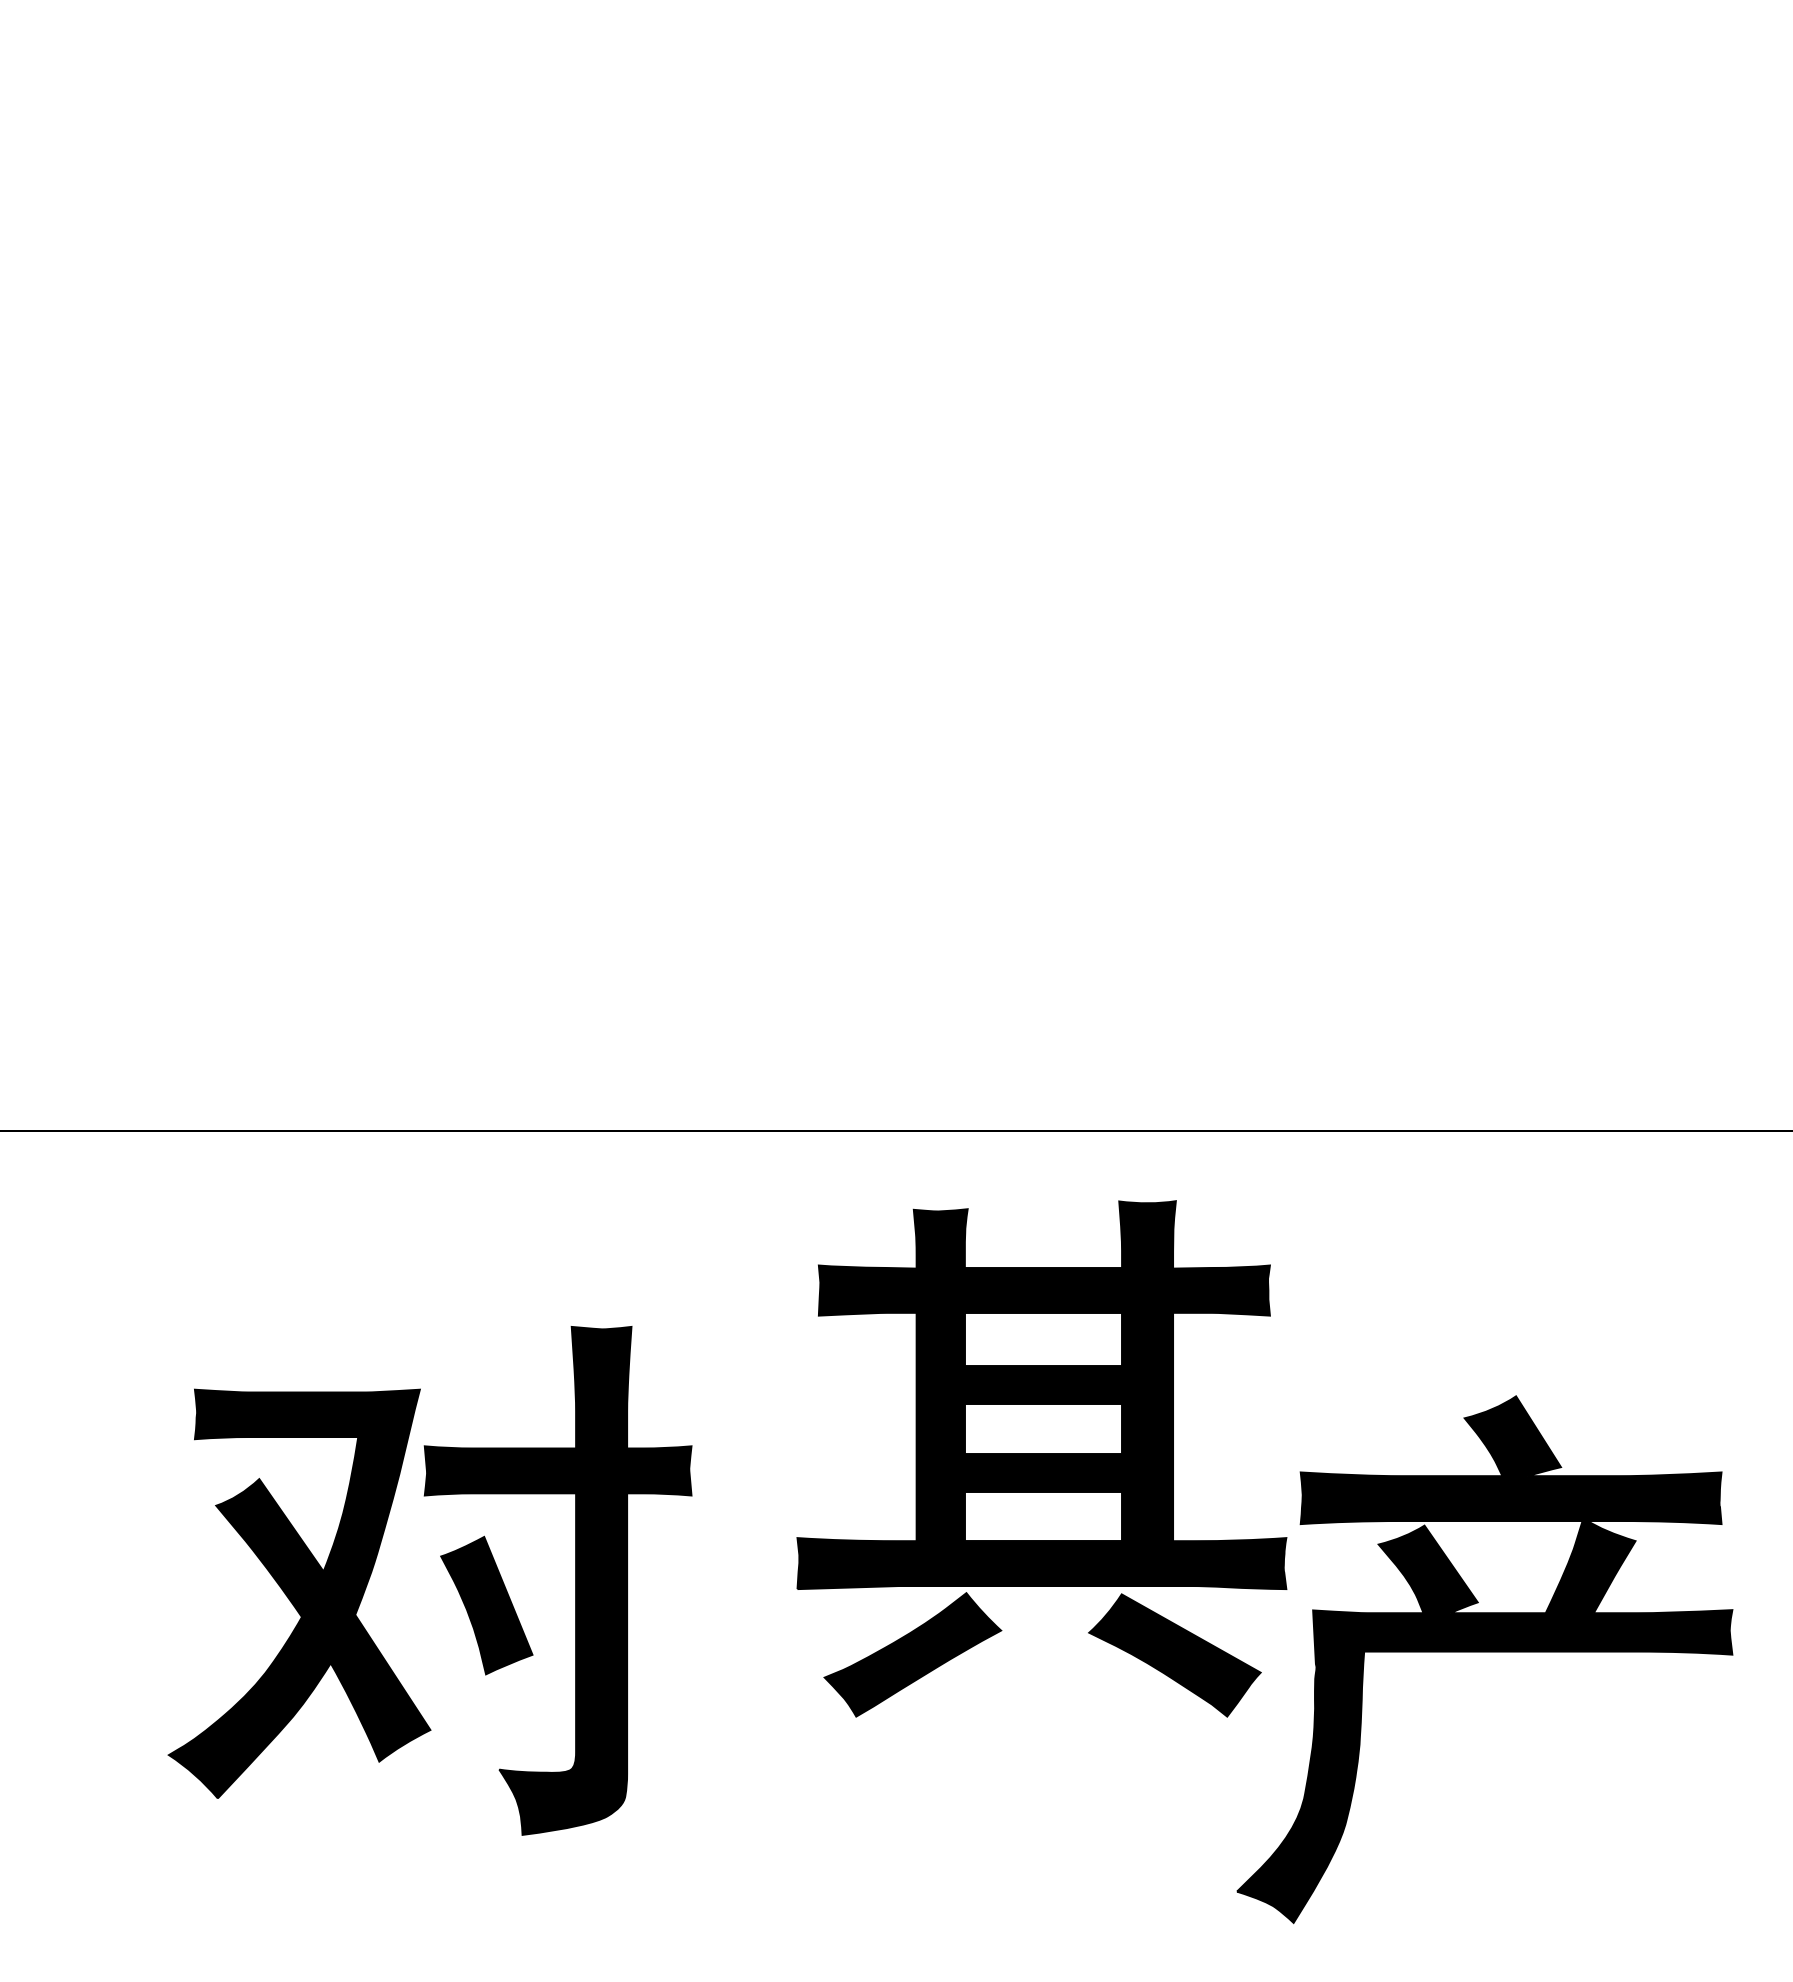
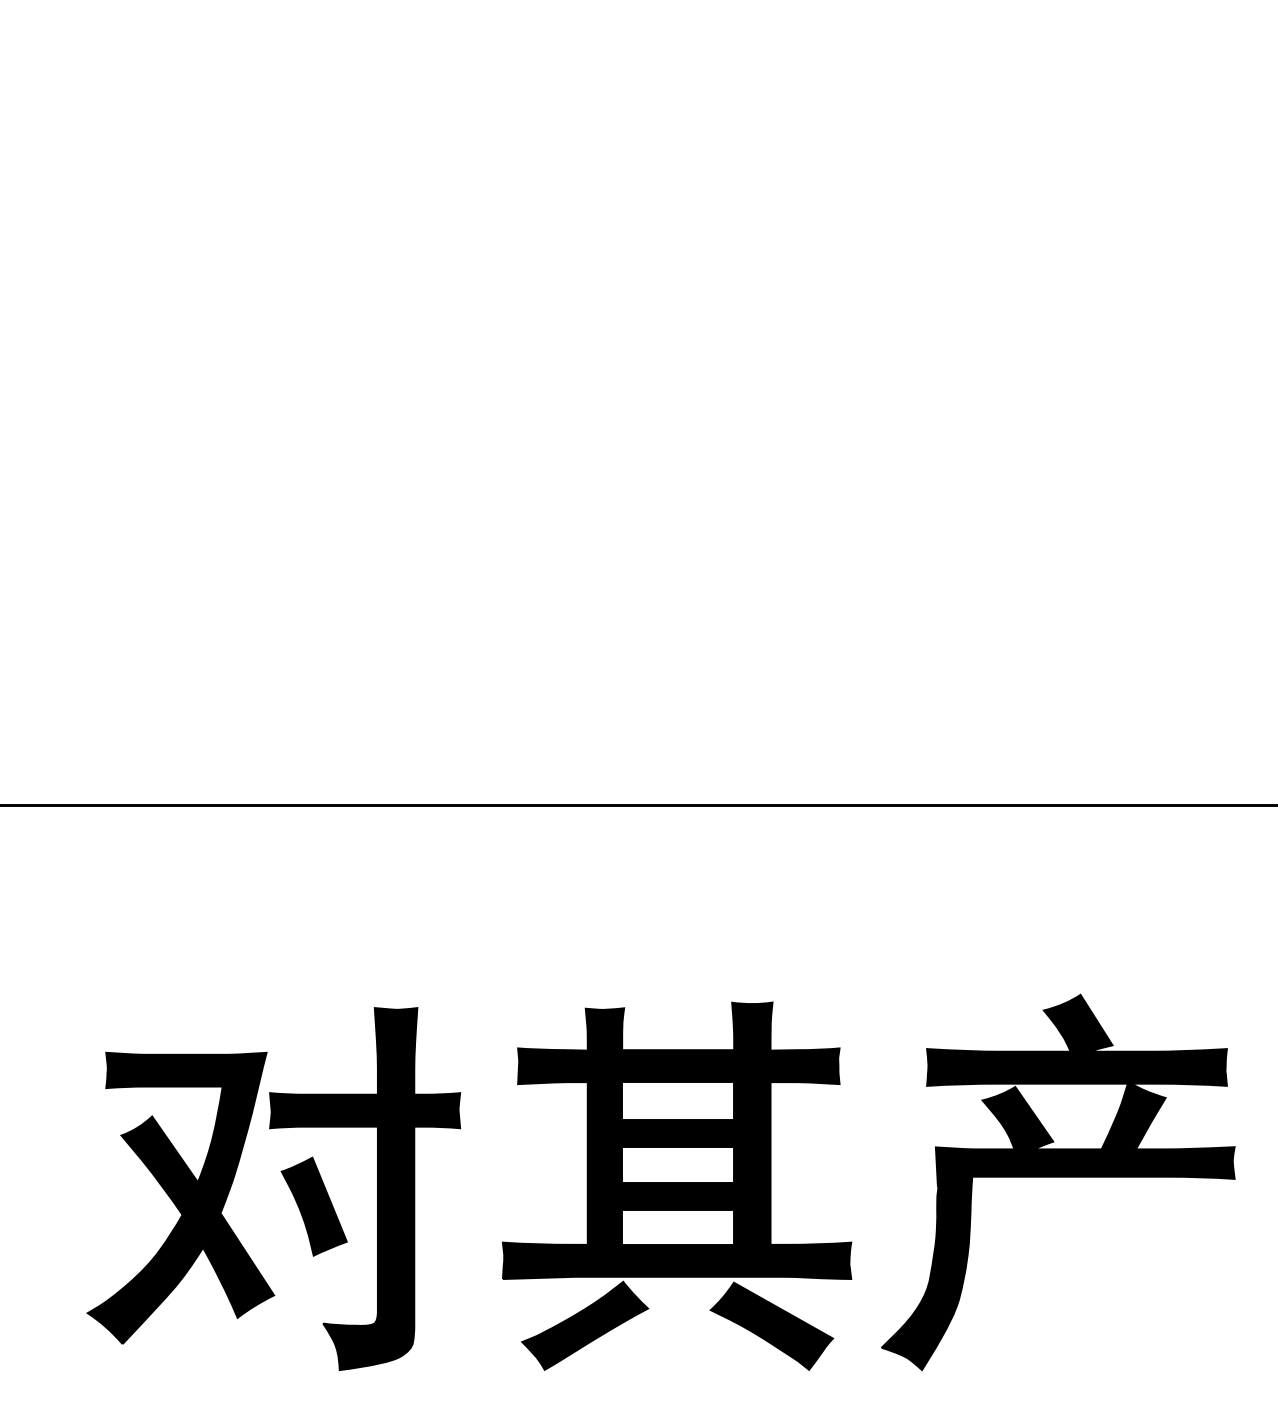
part: (1041, 1458) -> (676, 1185), moved
part: (447, 1570) -> (286, 1181), moved

